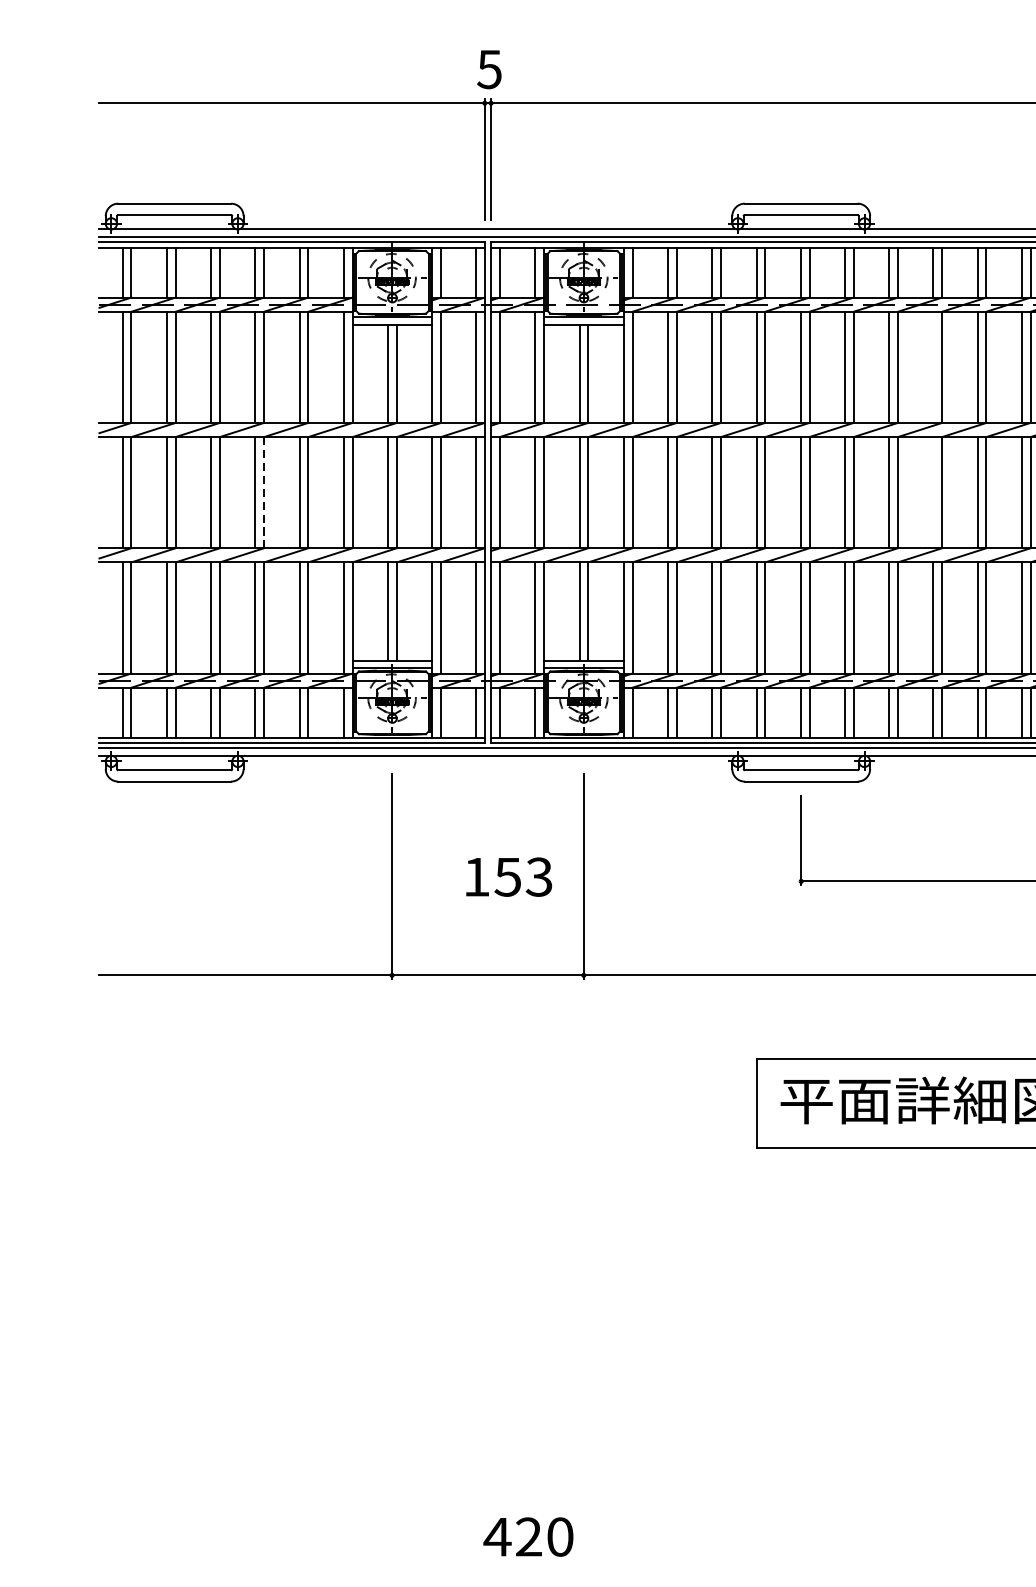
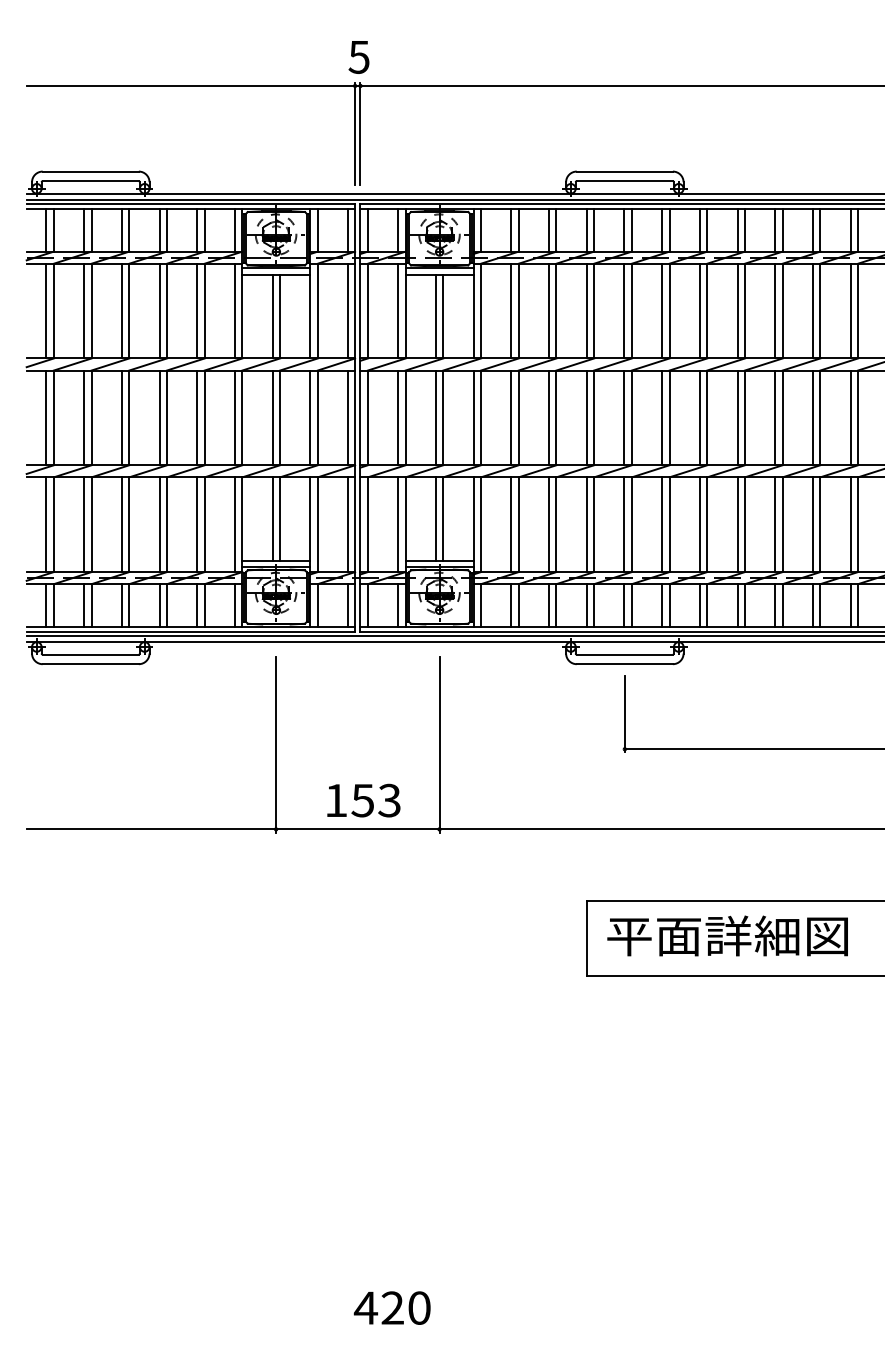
line: (933, 366) -> (737, 310), added
line: (933, 492) -> (737, 417), added
line: (264, 493) -> (167, 418), dashed -> solid
text: (508, 876) -> (363, 800), moved

